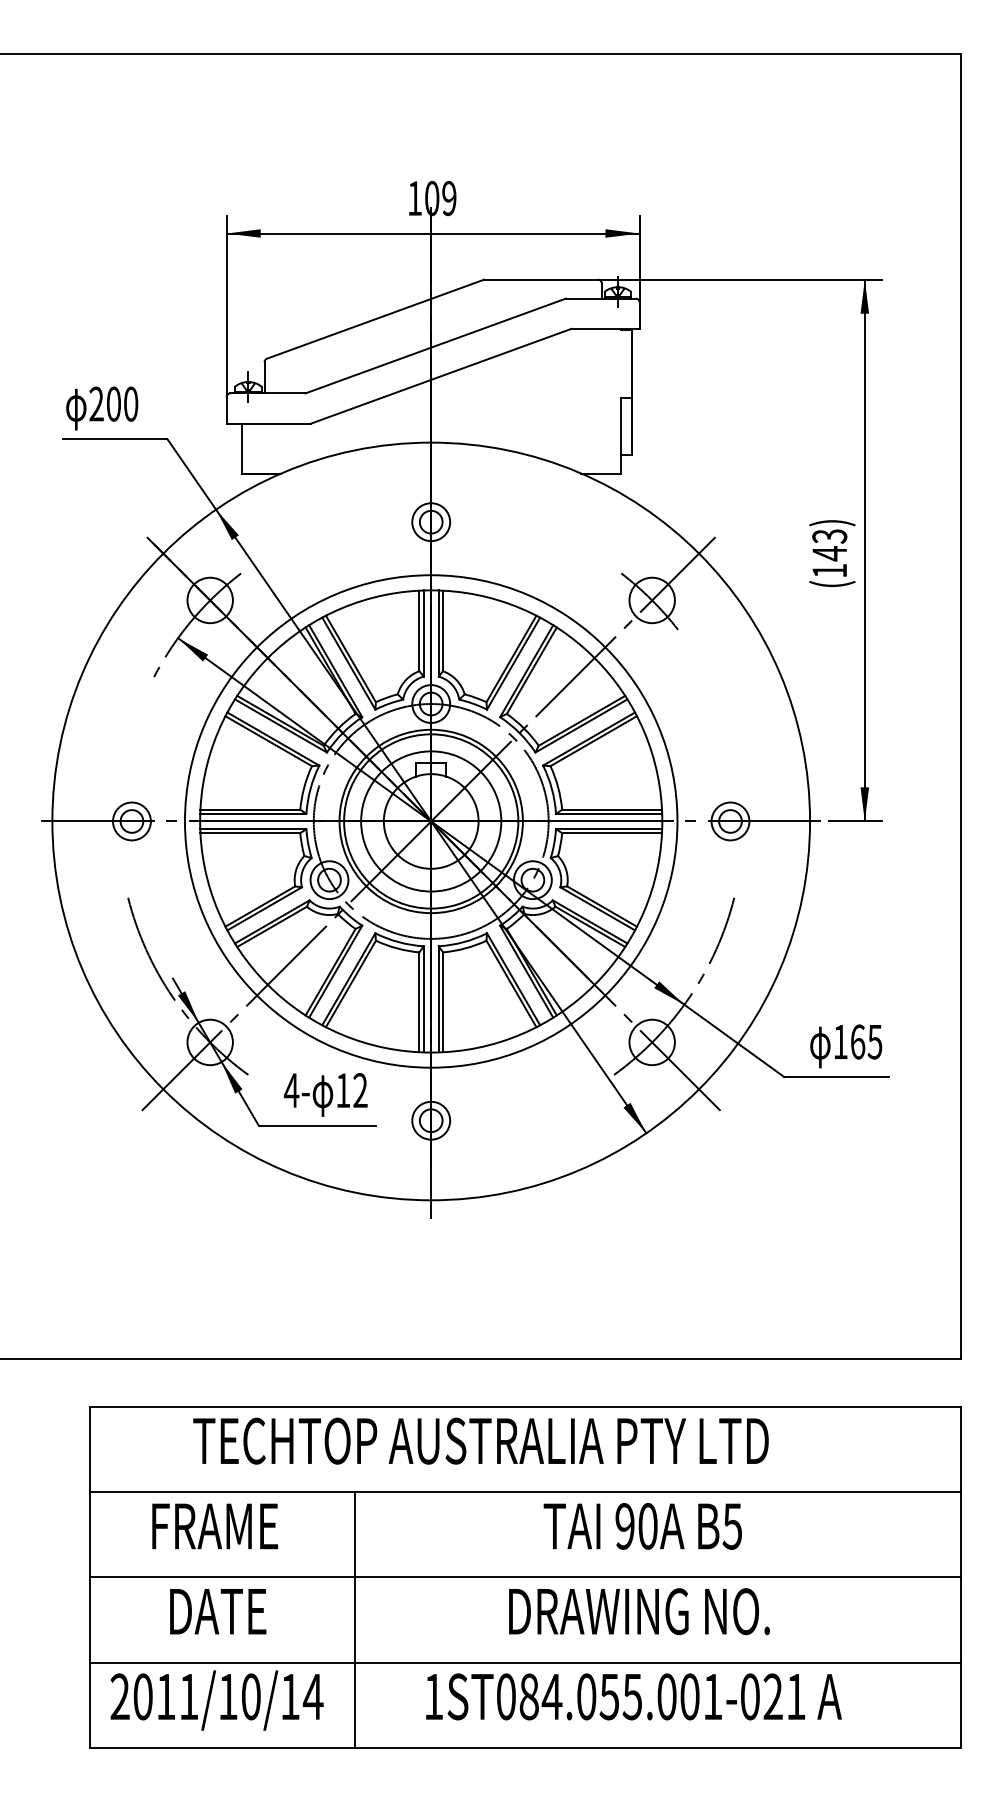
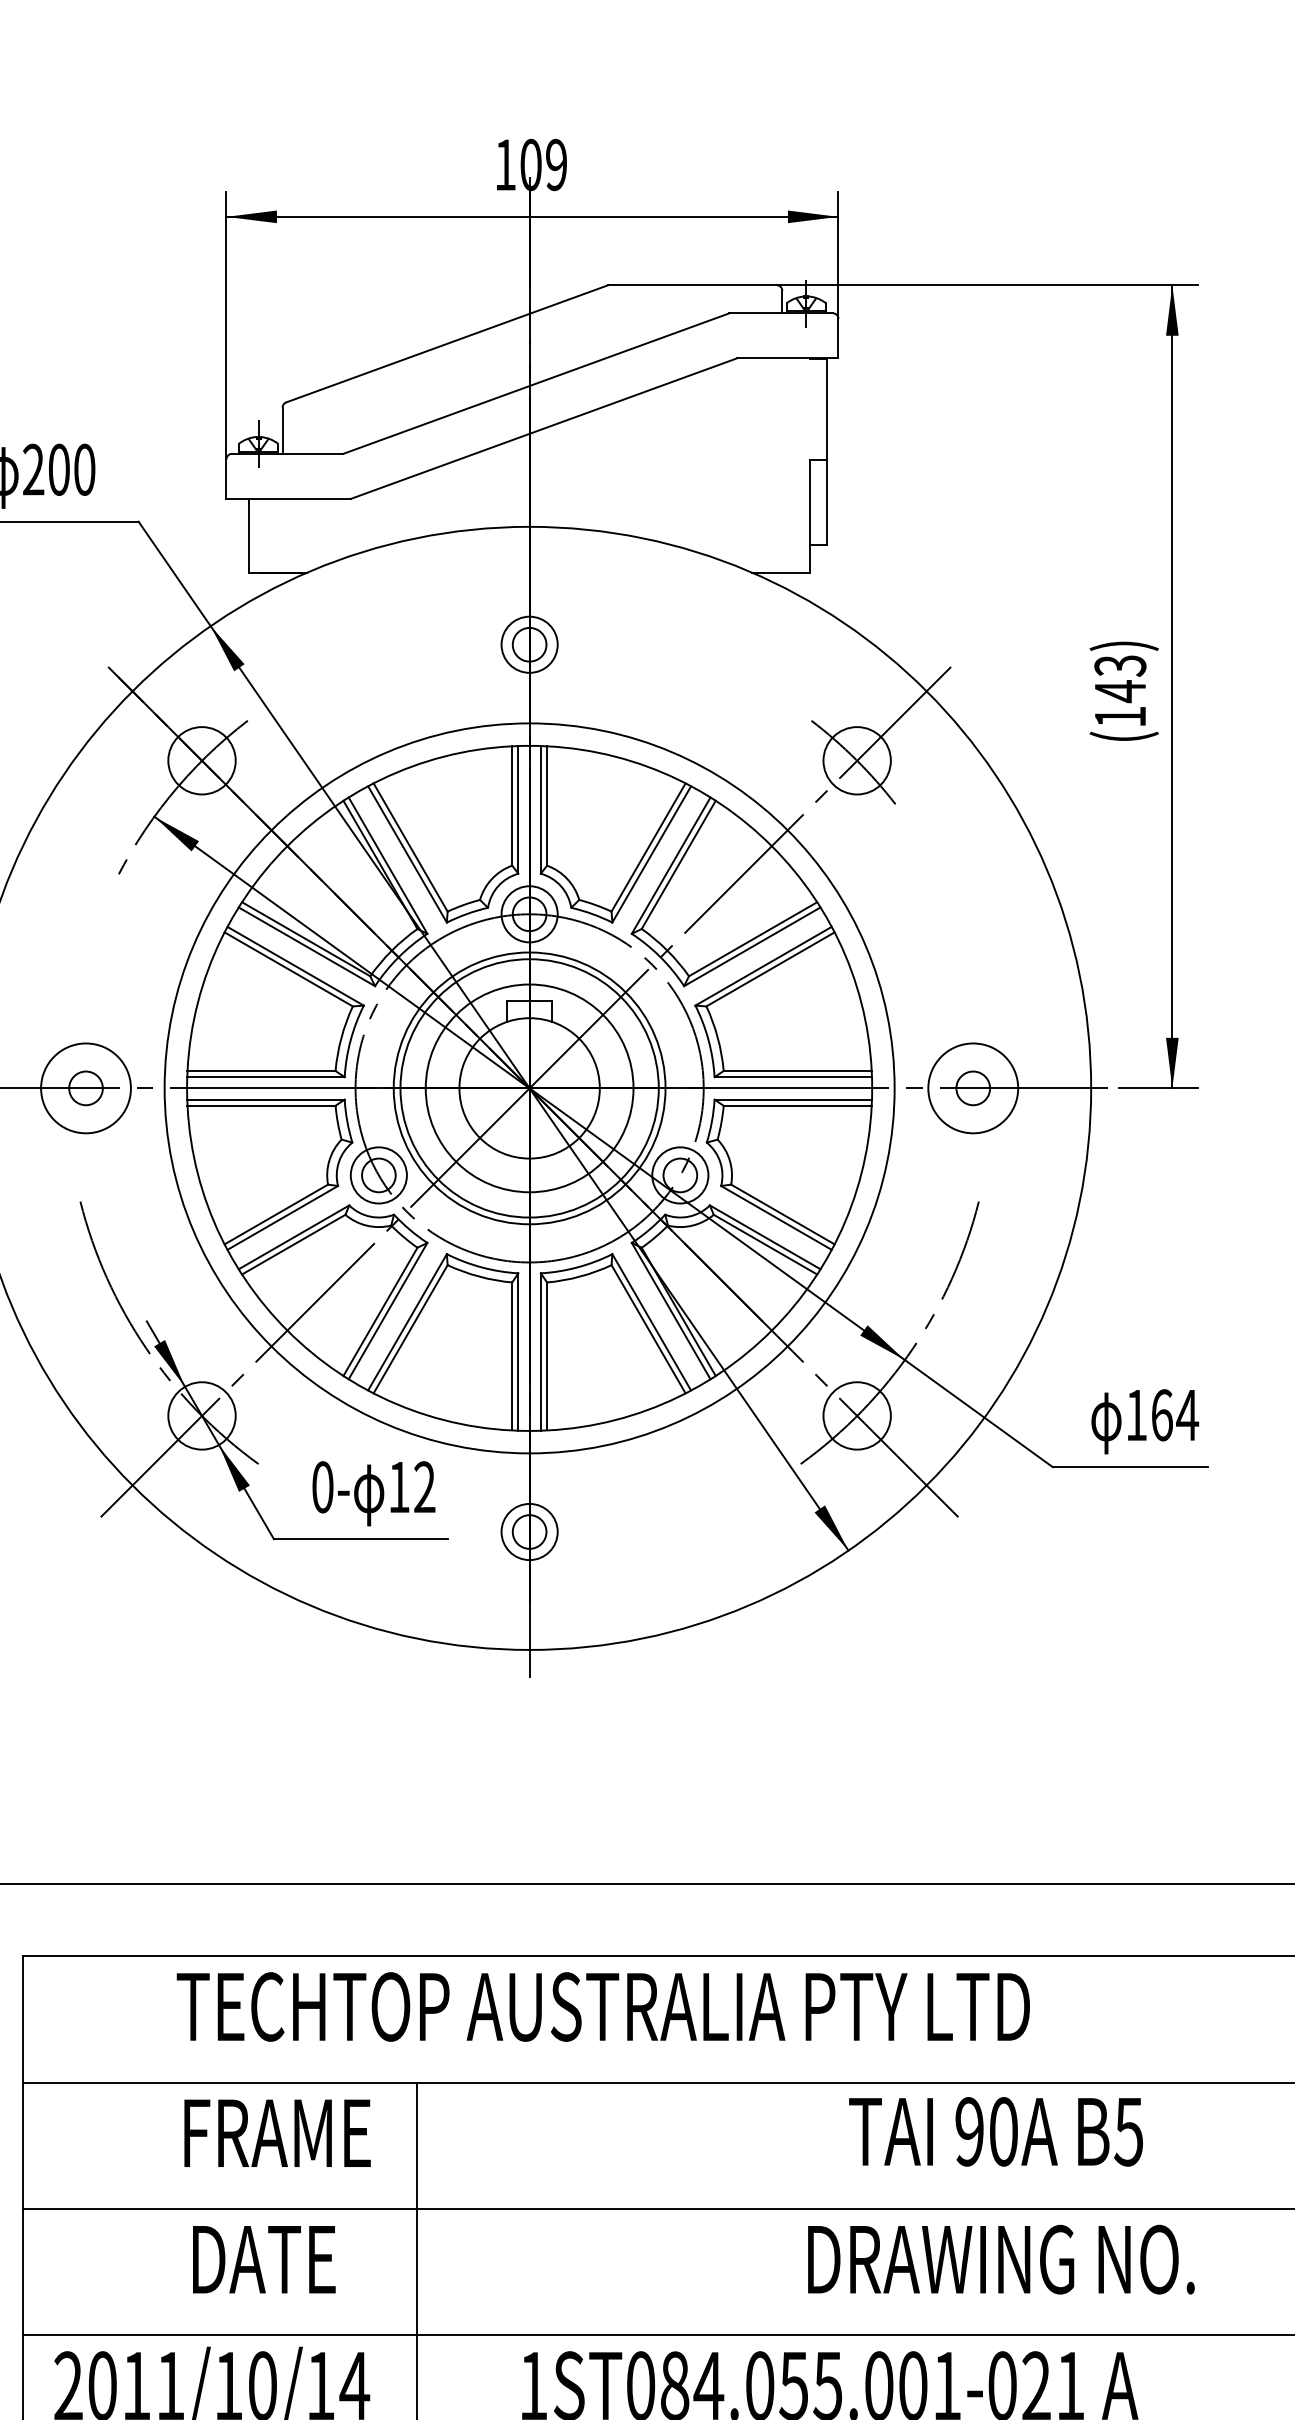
circle: (131, 821) -> (85, 1088), size x1.6
circle: (730, 821) -> (973, 1088), size x1.6
text: (874, 1042) -> (1186, 1416), 165 -> 164
text: (291, 1090) -> (322, 1487), 4- -> 0-
text: (214, 1526) -> (276, 2133), moved
text: (642, 1526) -> (995, 2131), moved
text: (218, 1611) -> (264, 2259), moved
text: (639, 1611) -> (1001, 2259), moved

